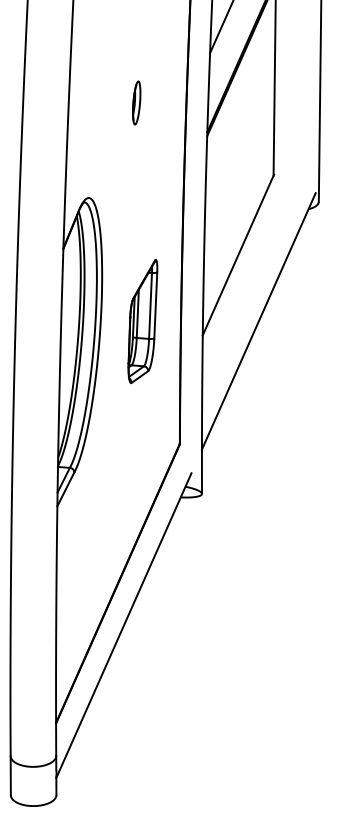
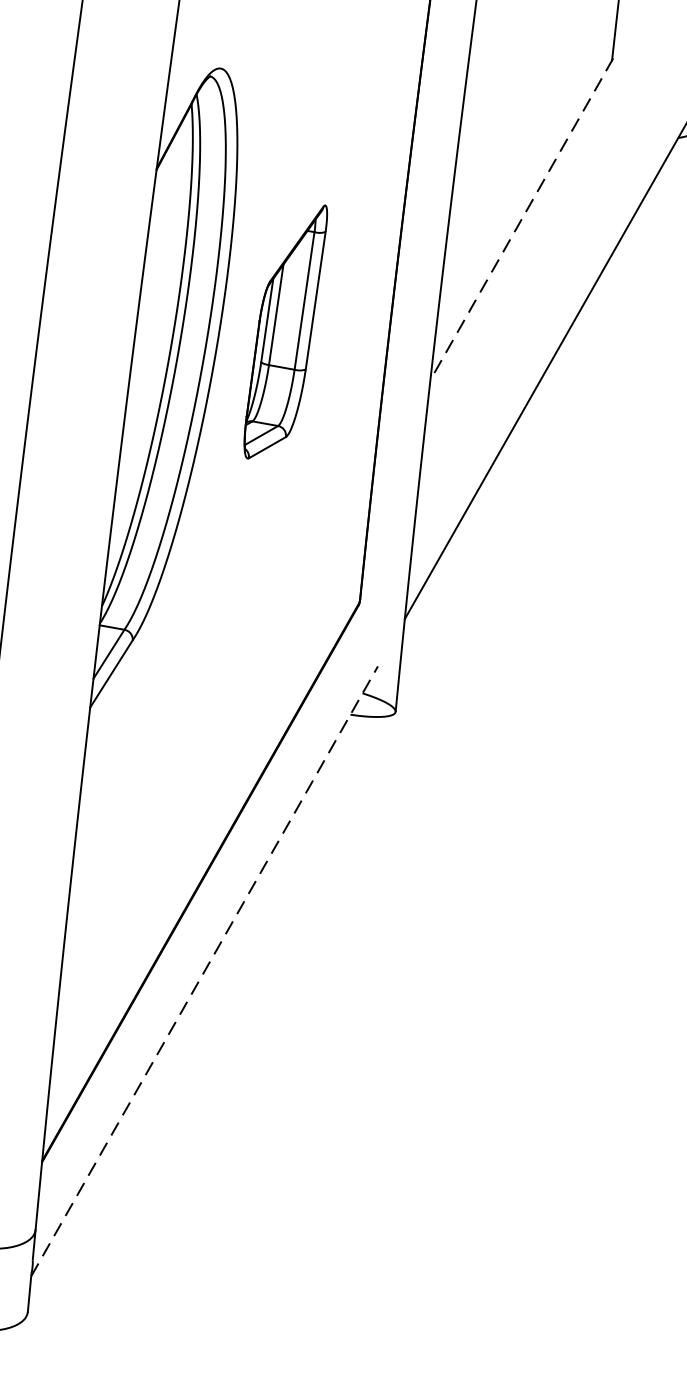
line: (238, 255) -> (521, 220), solid -> dashed
part: (142, 321) -> (284, 331), moved
line: (123, 625) -> (203, 971), solid -> dashed

